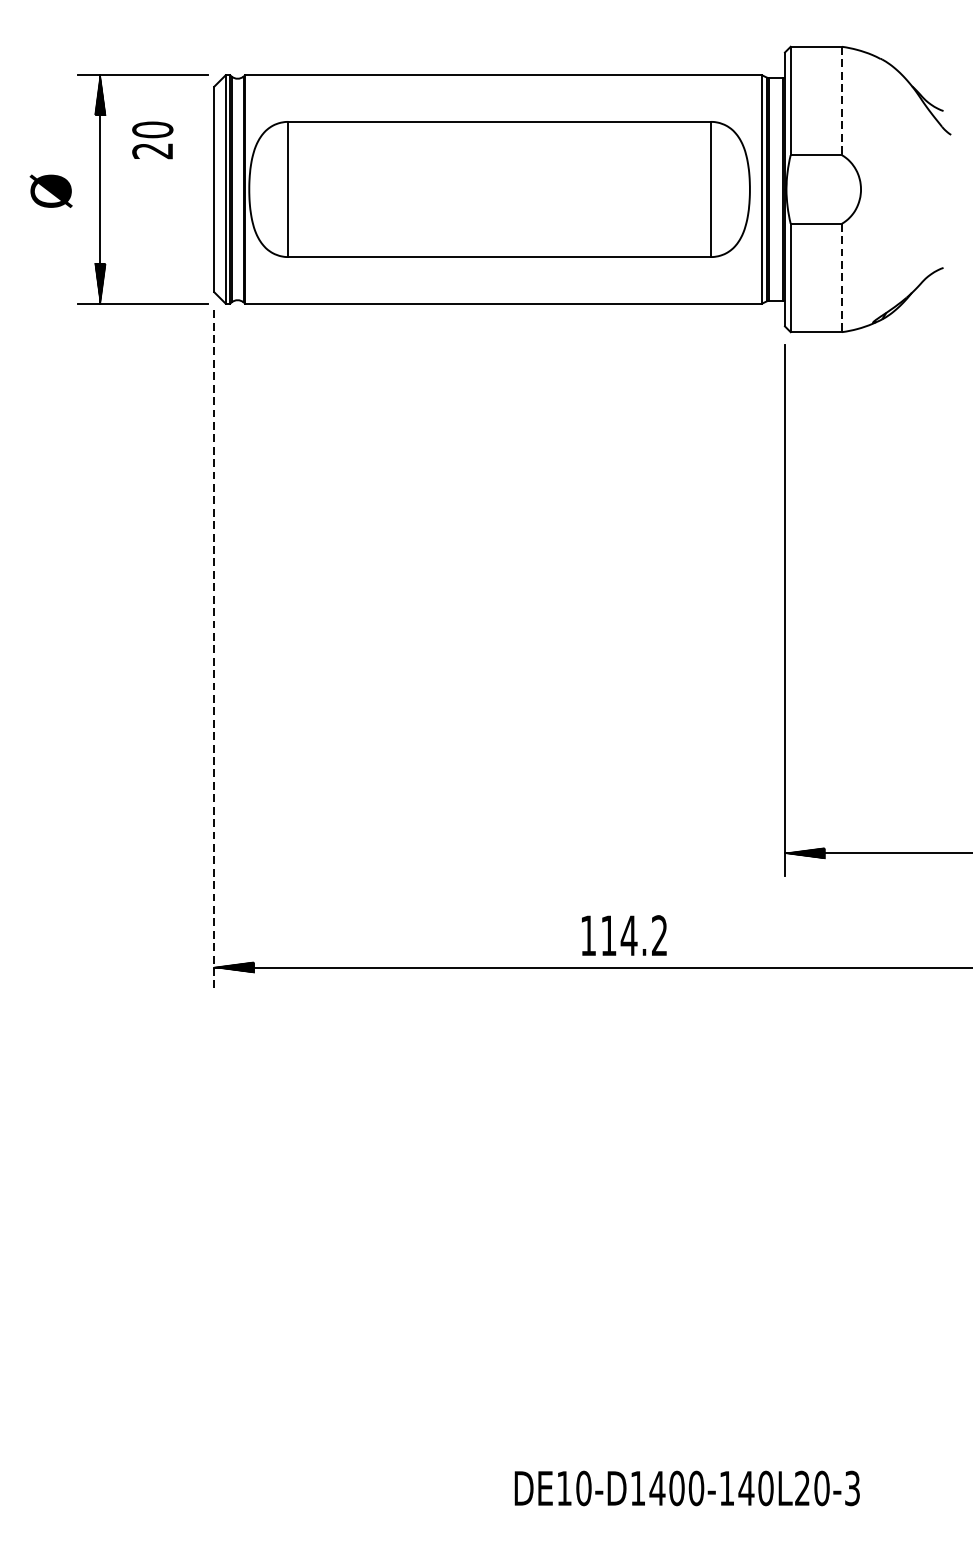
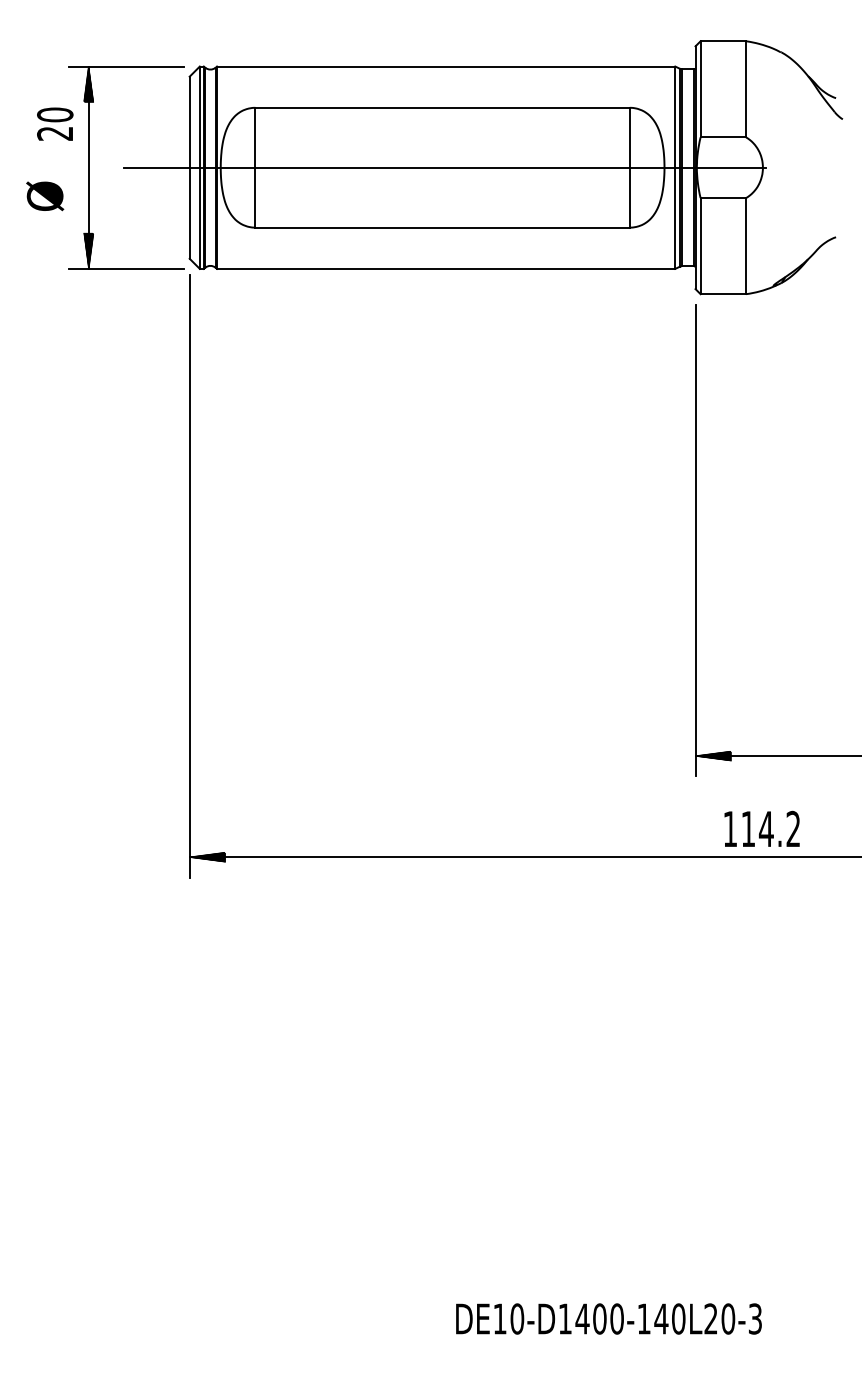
line: (842, 101) -> (746, 89), dashed -> solid
text: (153, 139) -> (55, 123), moved
line: (501, 189) -> (444, 167), added
text: (51, 191) -> (45, 196), moved
line: (842, 278) -> (746, 246), dashed -> solid
line: (214, 650) -> (189, 576), dashed -> solid
text: (623, 935) -> (761, 828), moved

